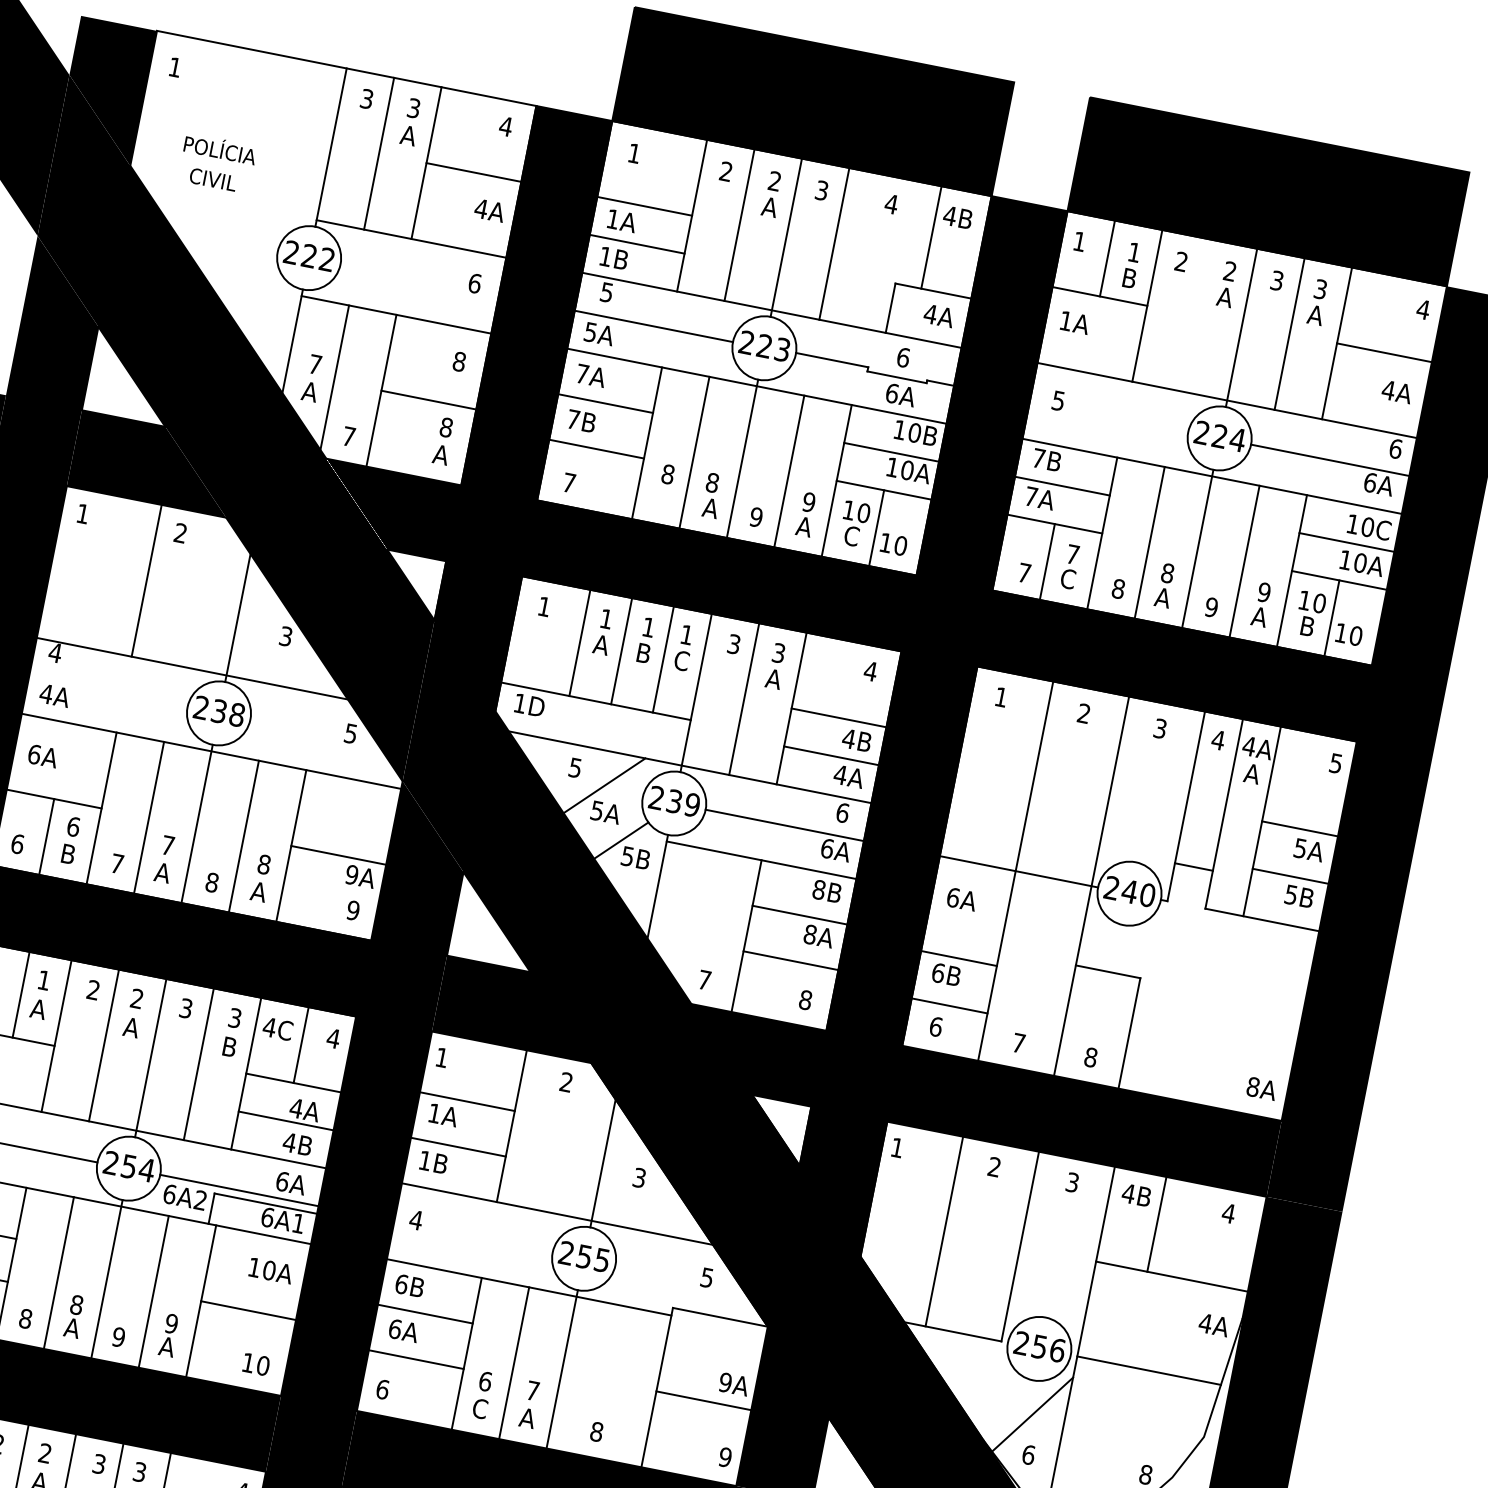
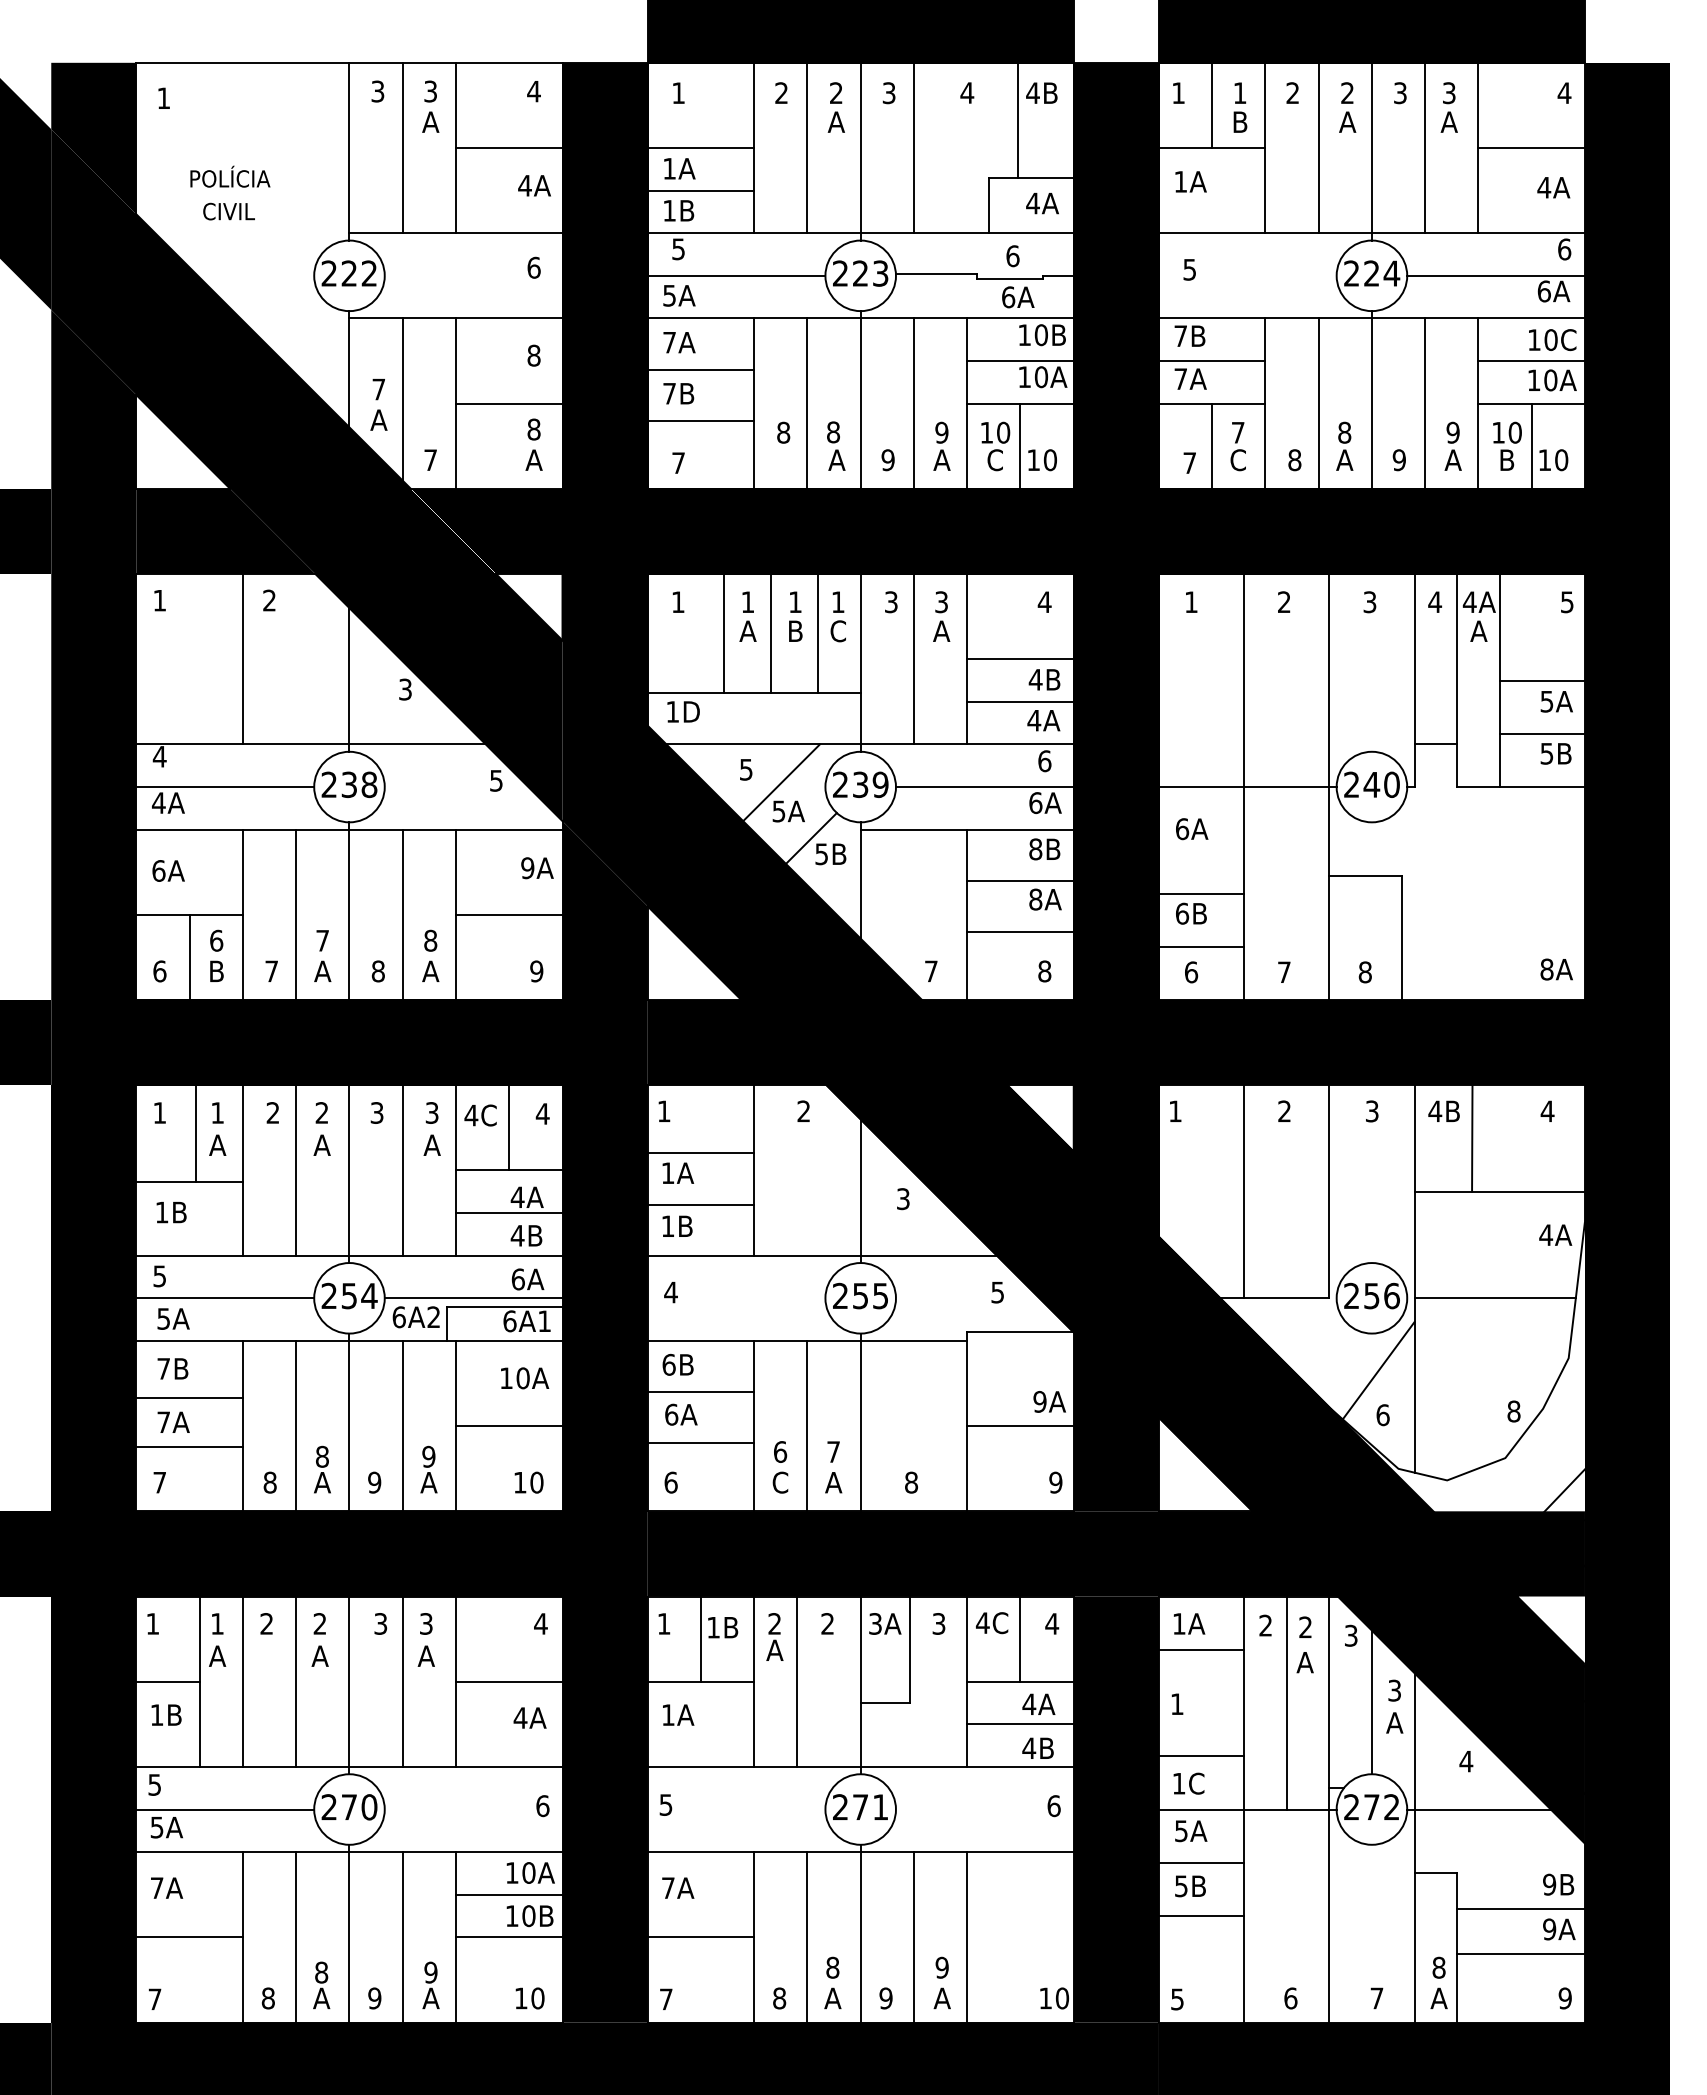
line: (1194, 314) -> (1318, 147), added
line: (108, 691) -> (225, 787), added
text: (360, 876) -> (537, 868), moved
text: (229, 1046) -> (431, 1144), B -> A

